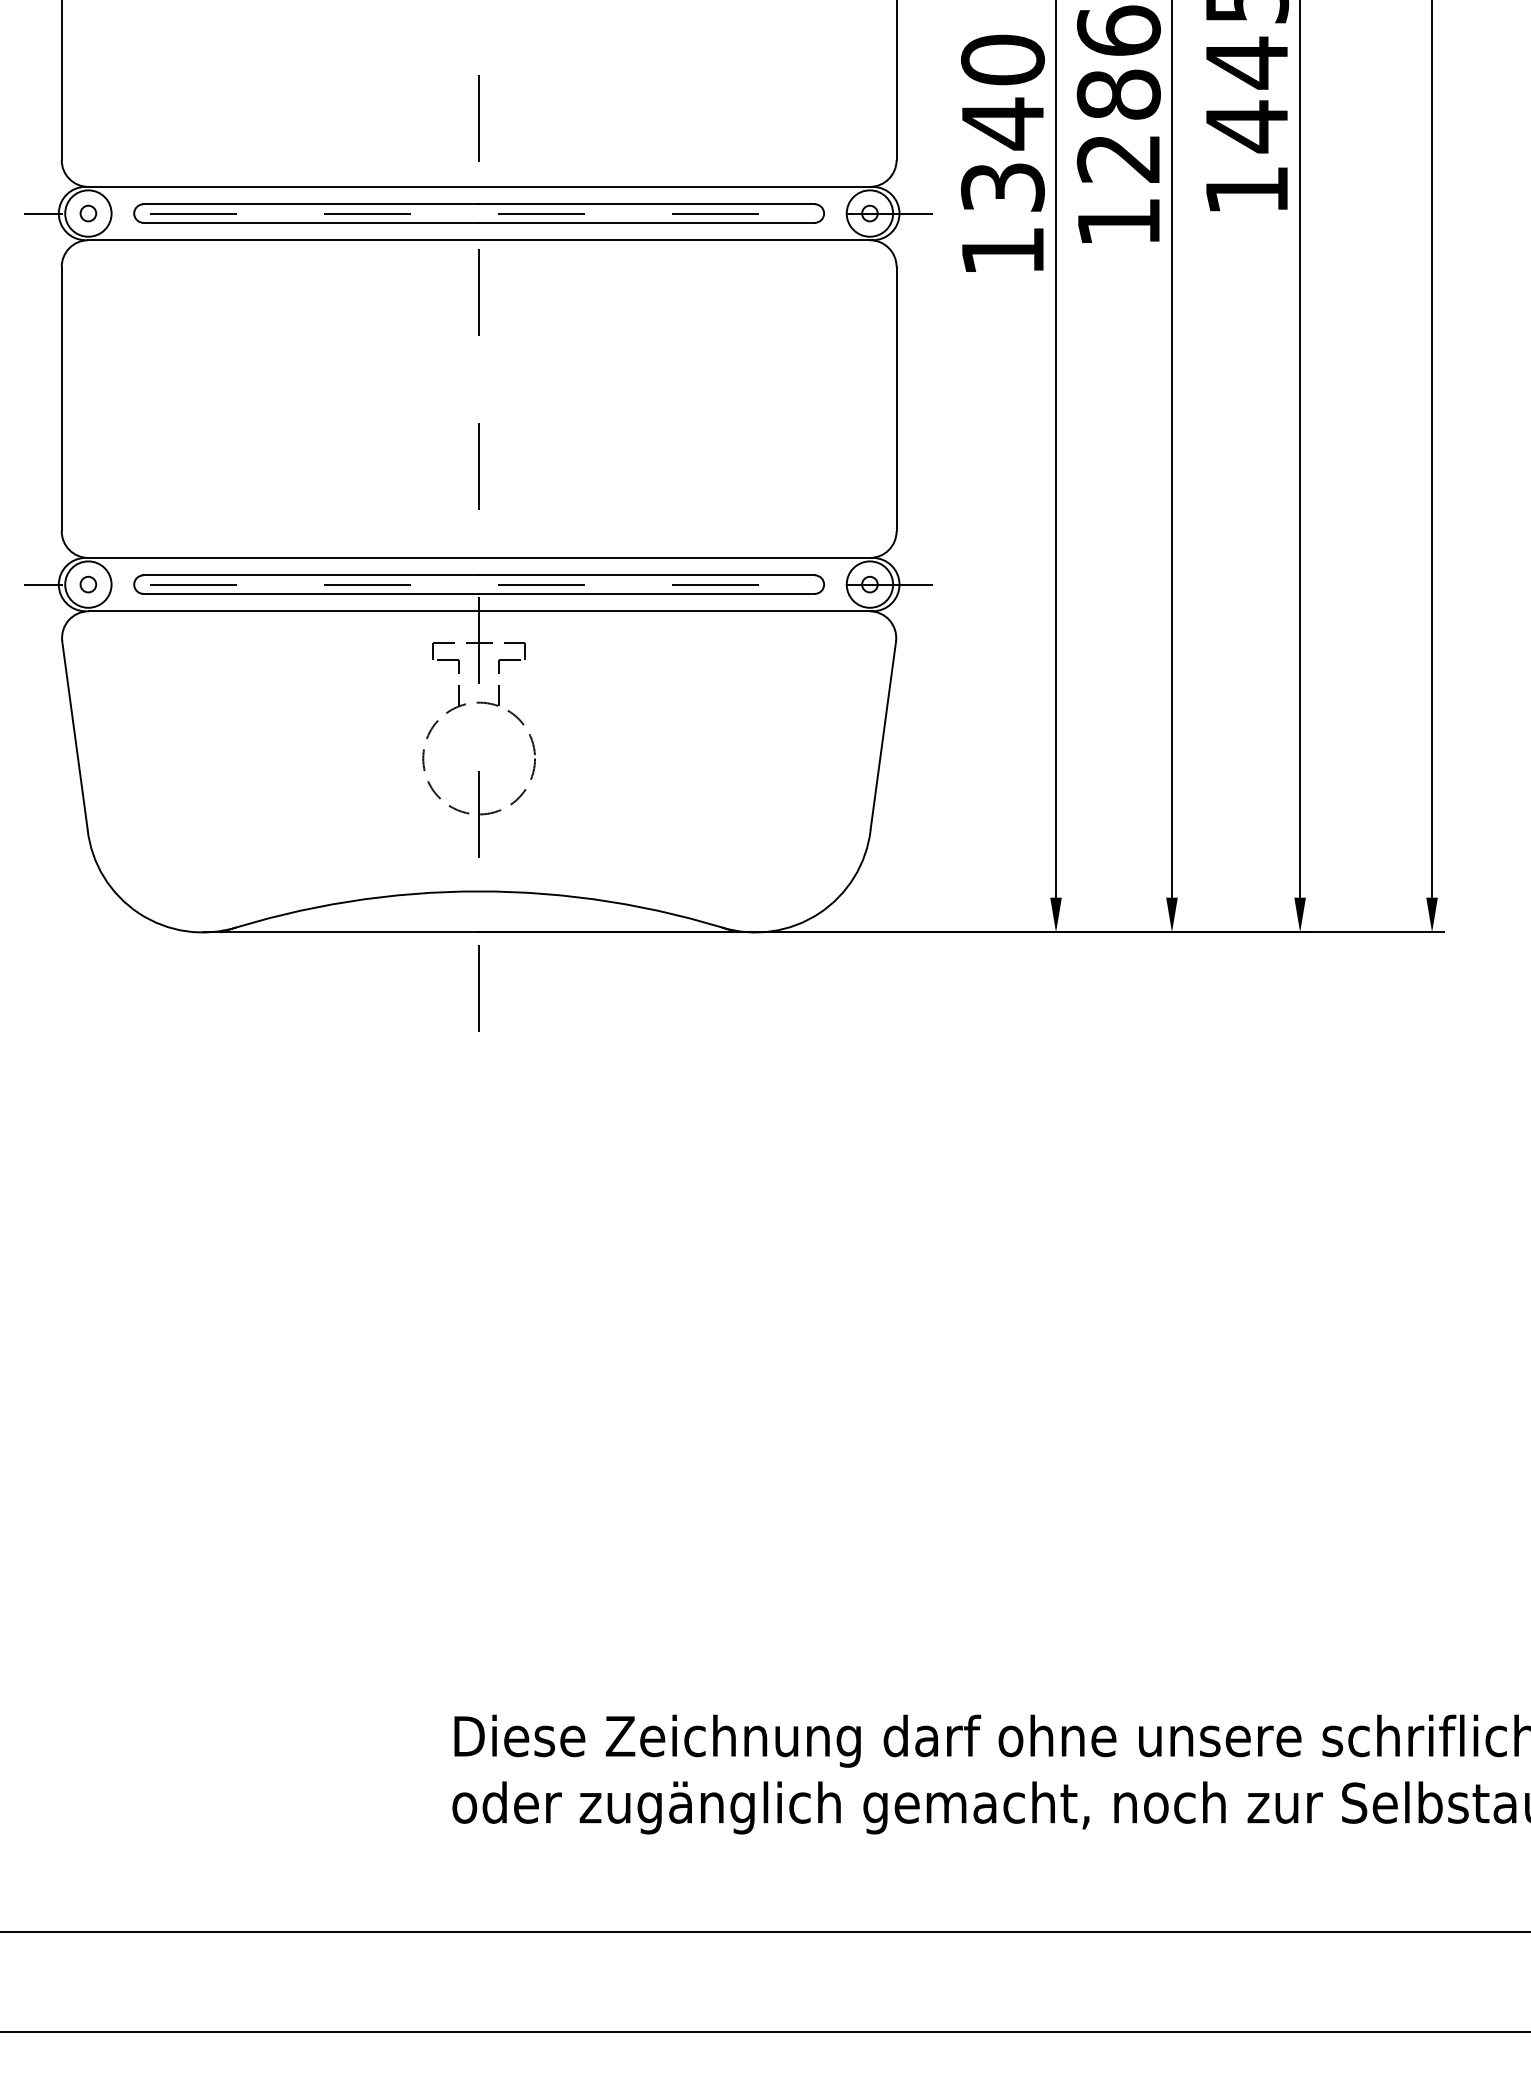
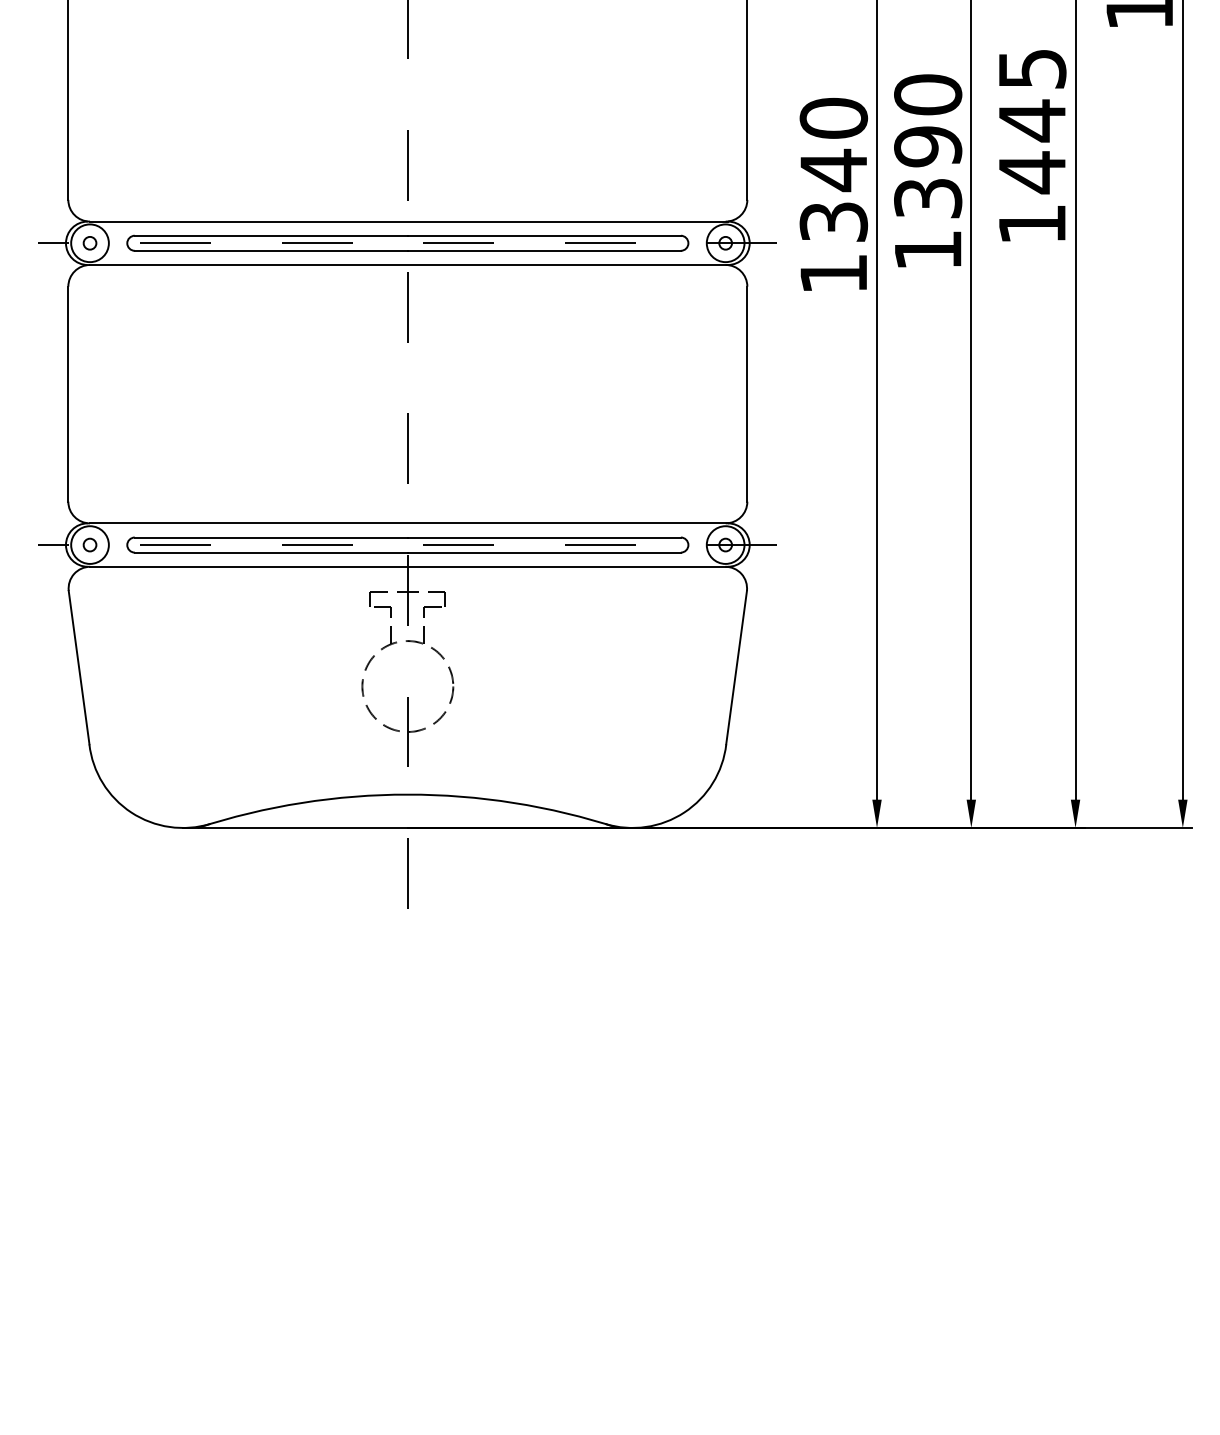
text: (1118, 93) -> (927, 145), 1286 -> 1390

